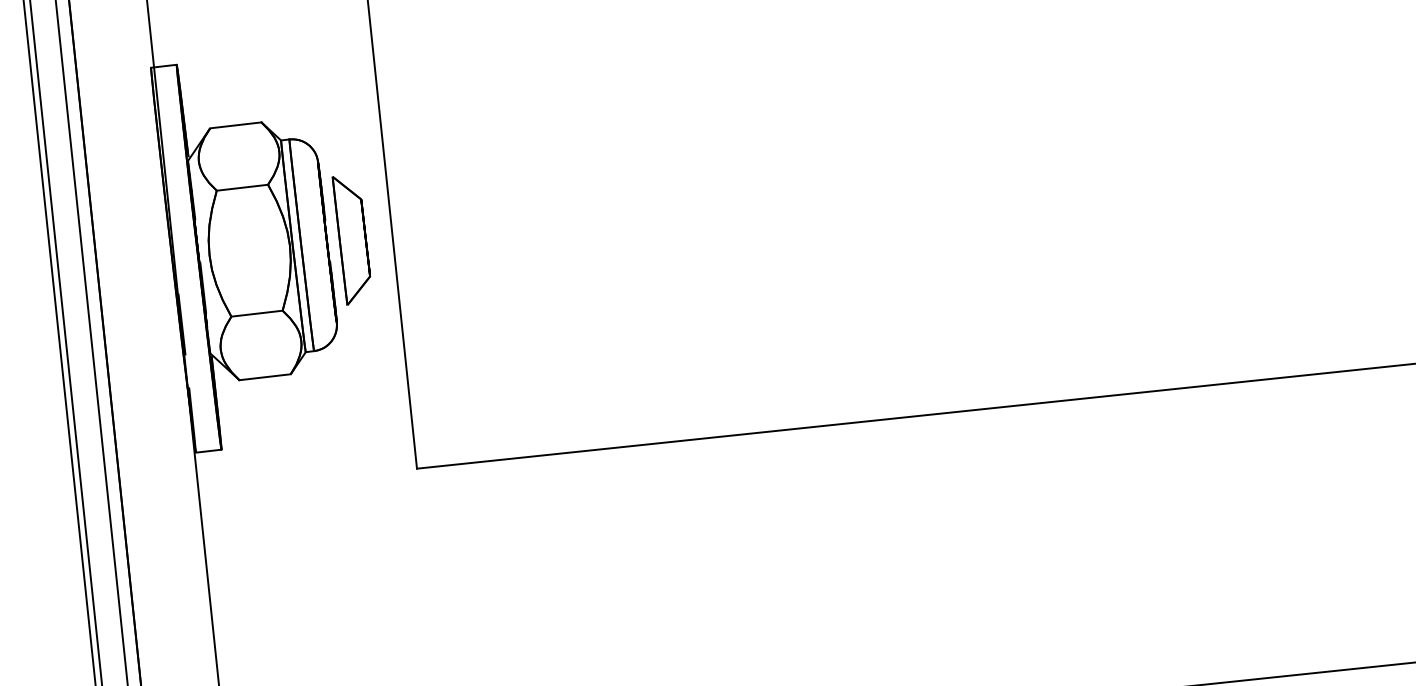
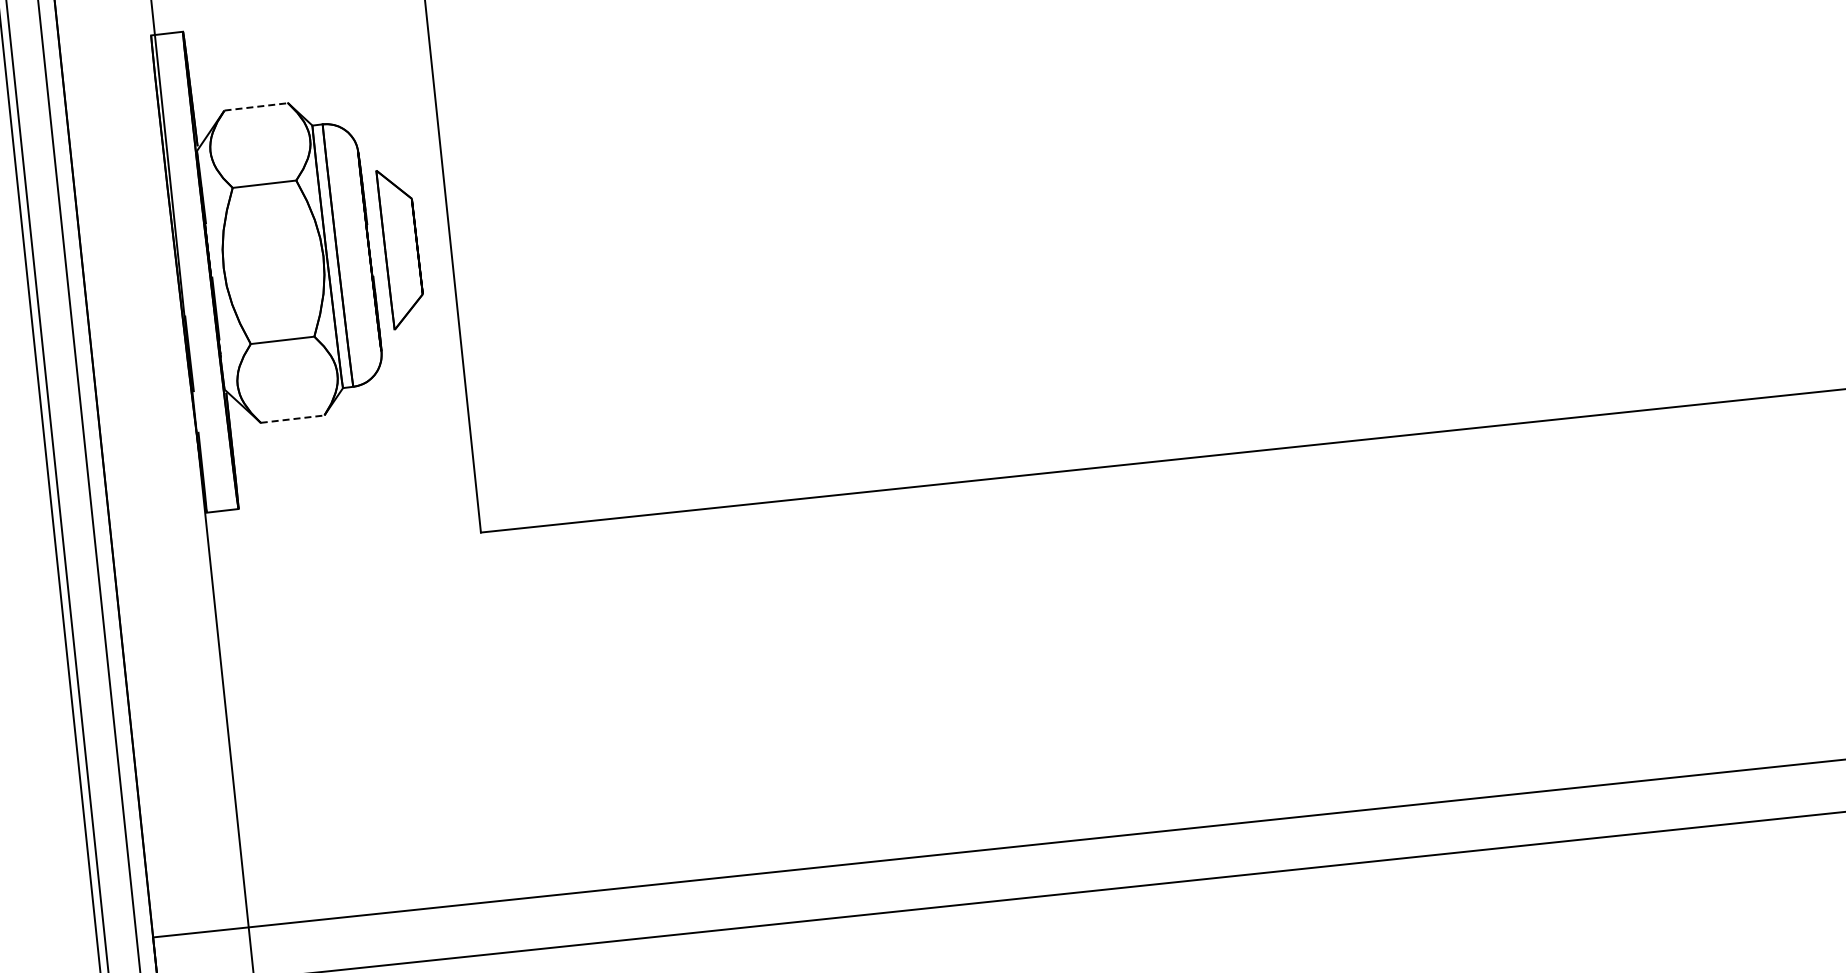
line: (235, 125) -> (256, 106), solid -> dashed
line: (265, 377) -> (293, 419), solid -> dashed

